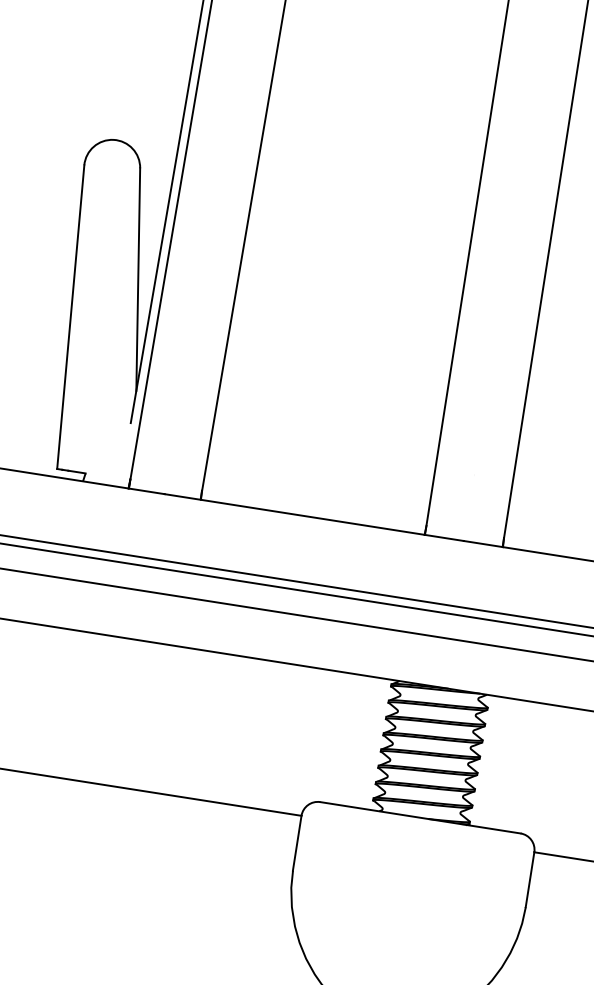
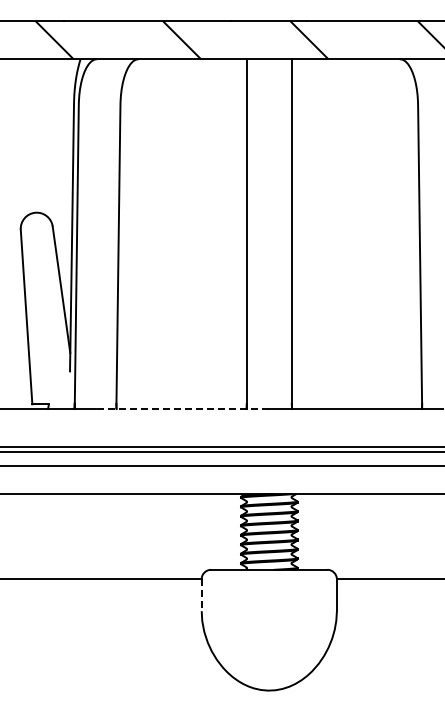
line: (314, 518) -> (182, 409), solid -> dashed
line: (296, 843) -> (201, 595), solid -> dashed

